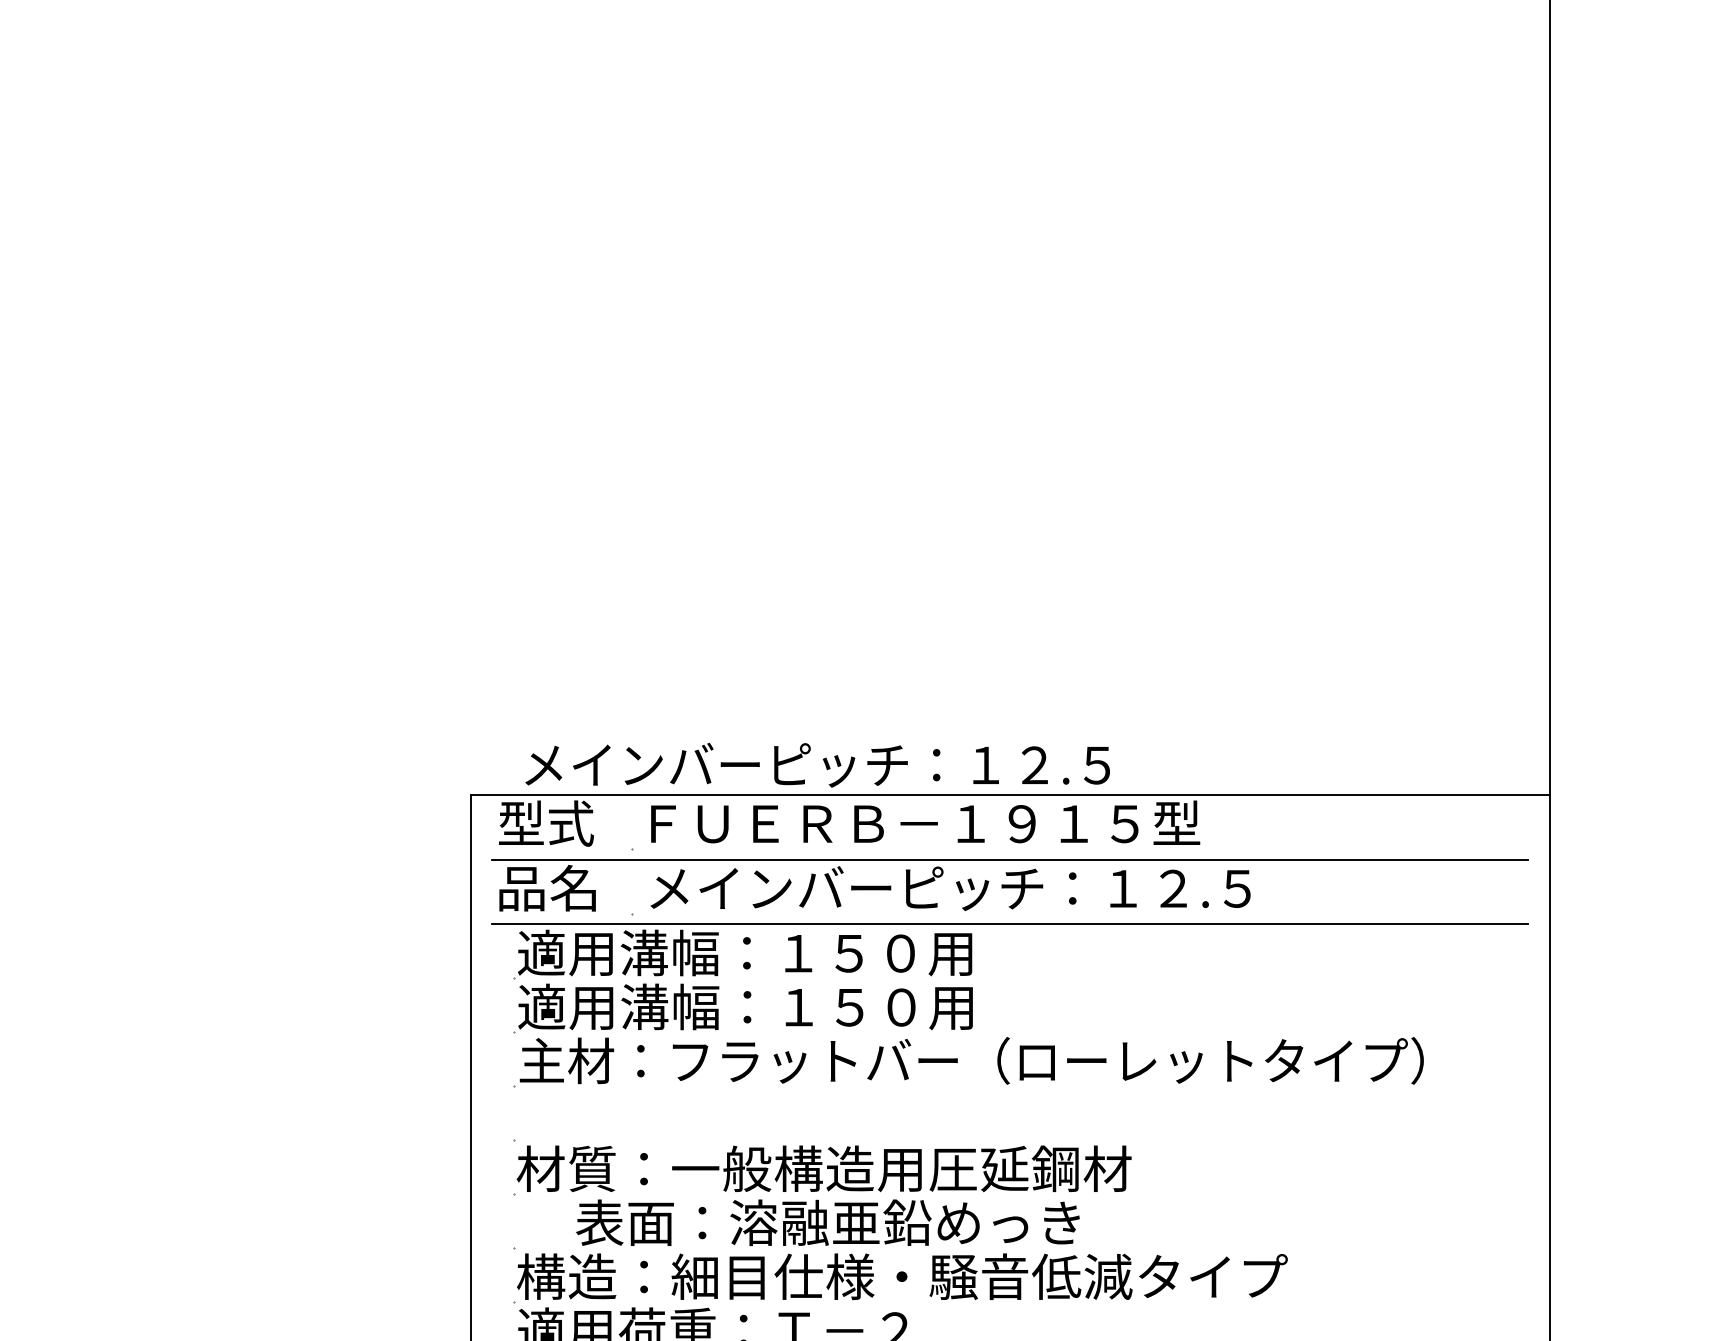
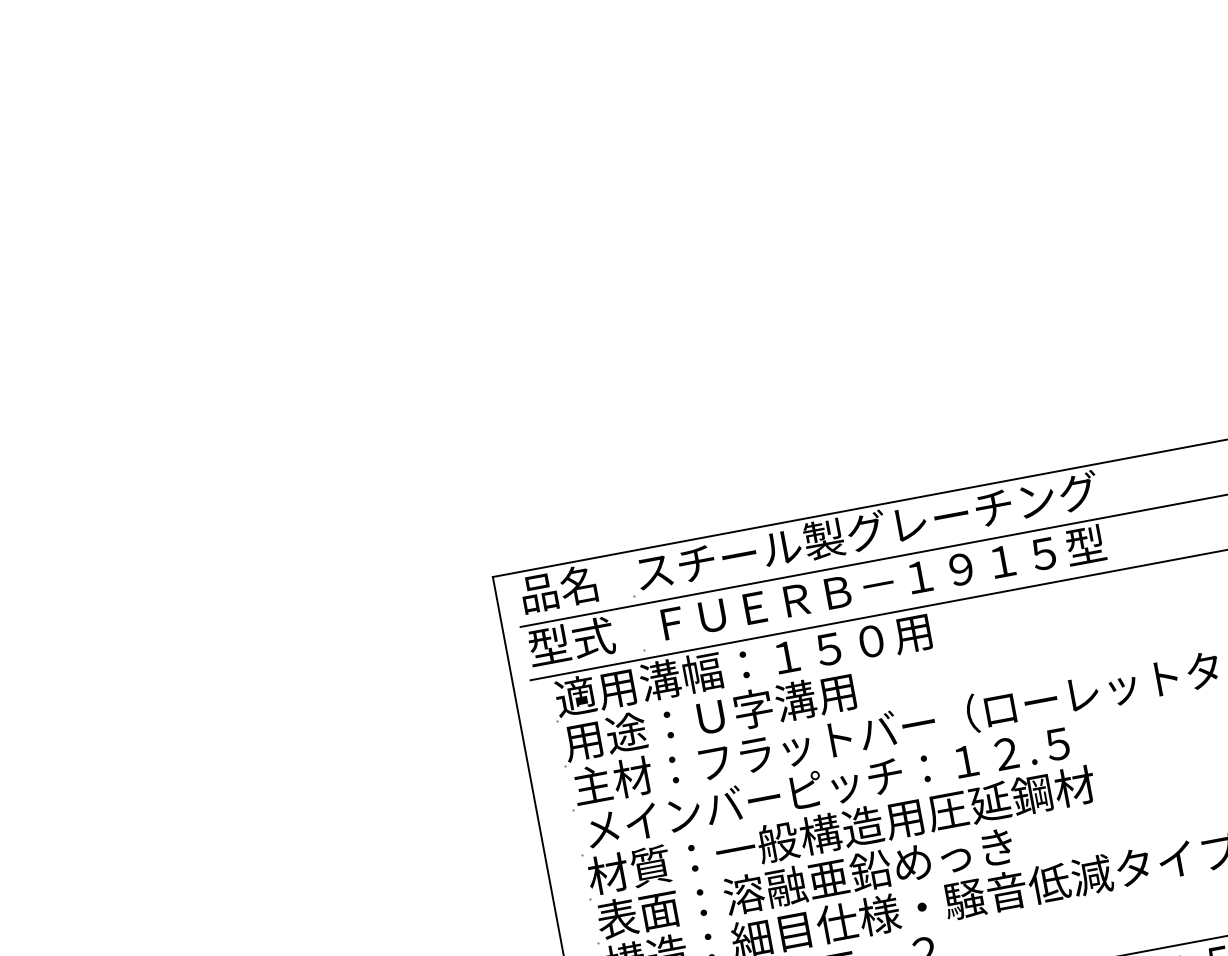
text: (817, 764) -> (827, 786), moved
text: (546, 823) -> (559, 588), 型式 -> 品名
text: (920, 823) -> (867, 531), ＦＵＥＲＢ－１９１５型 -> スチール製グレーチング
text: (548, 888) -> (571, 642), 品名 -> 型式
text: (950, 888) -> (902, 580), メインバーピッチ：１２.５ -> ＦＵＥＲＢ－１９１５型
text: (745, 1006) -> (751, 708), 適用溝幅：１５０用 -> 用途：Ｕ字溝用
text: (827, 1222) -> (804, 882), moved

